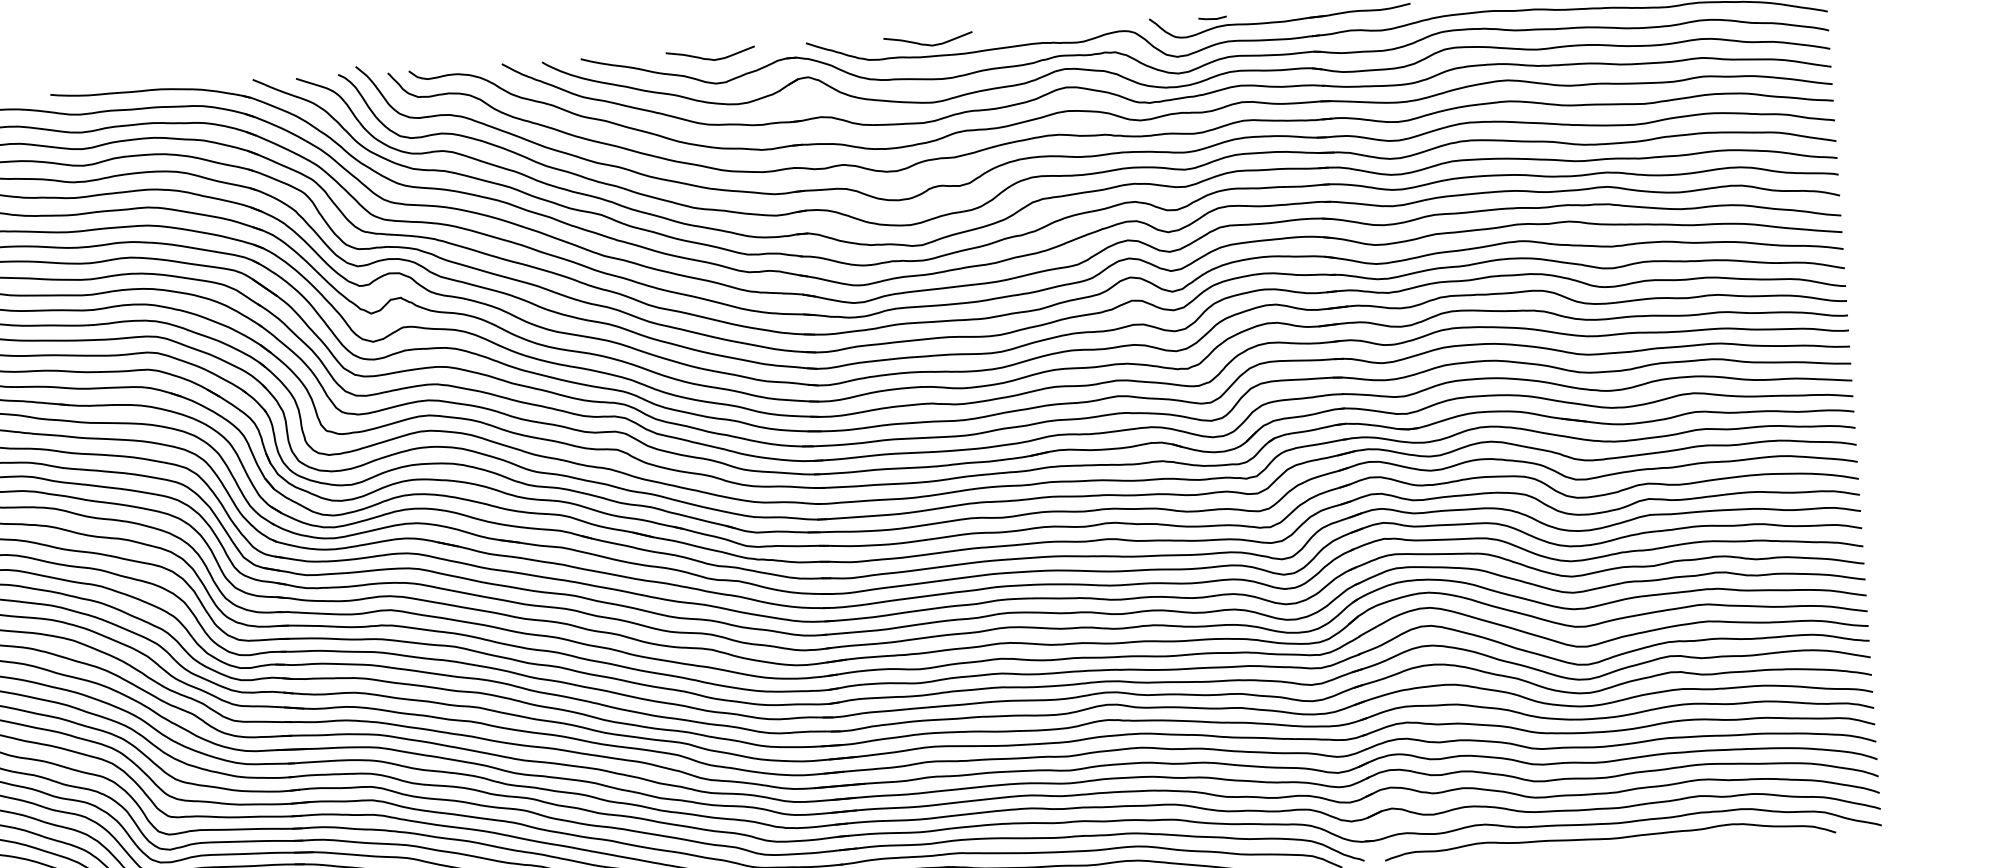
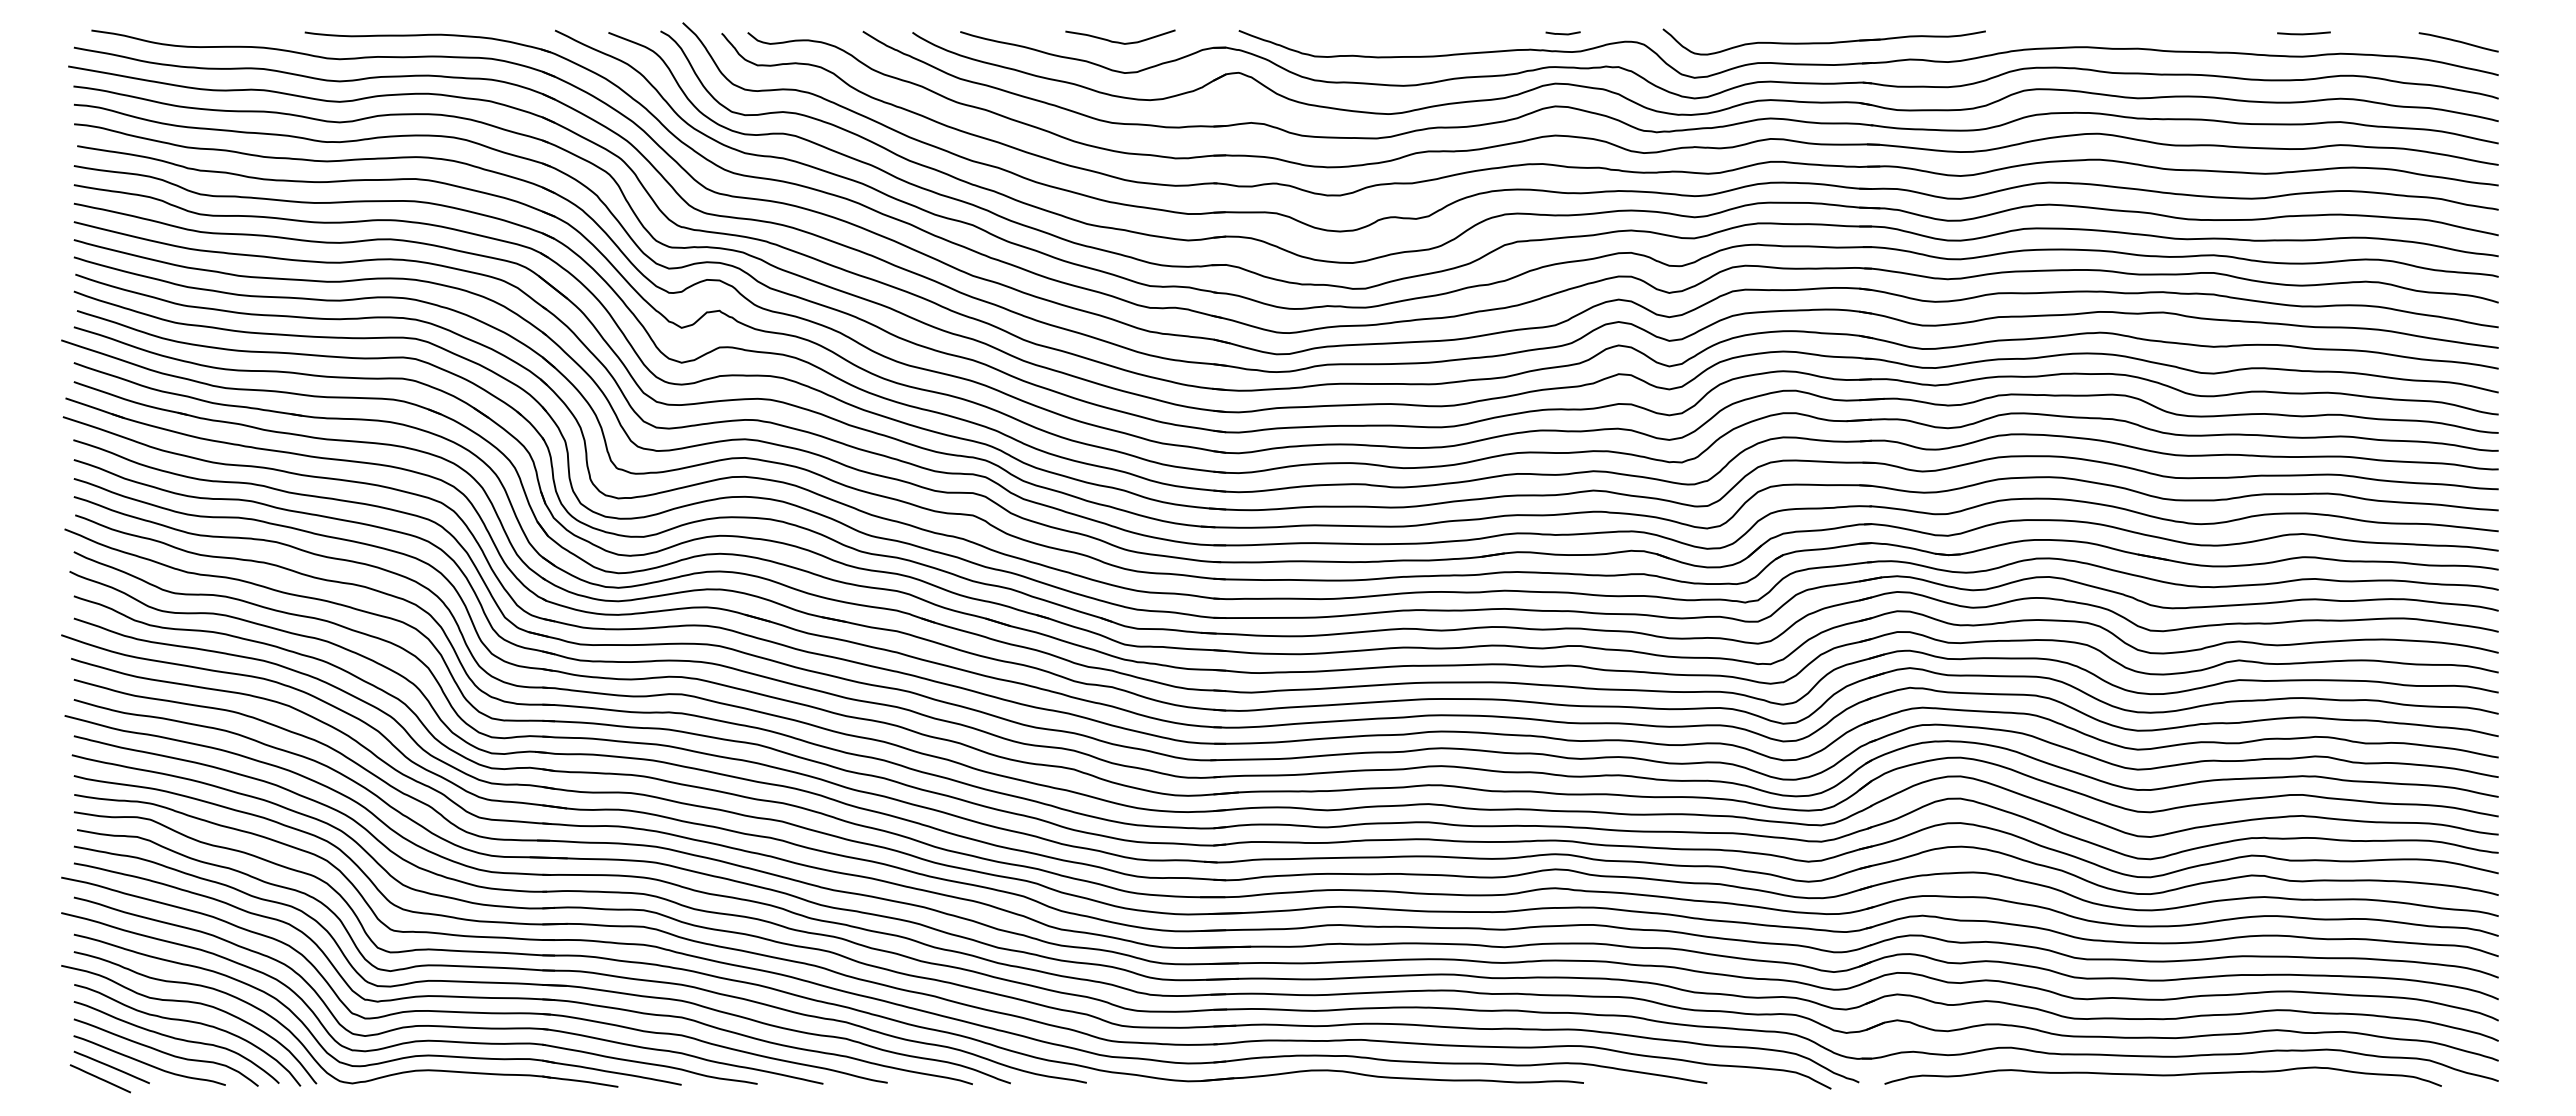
line: (1212, 18) -> (1562, 33), moved
curve: (927, 43) -> (1388, 41), removed

